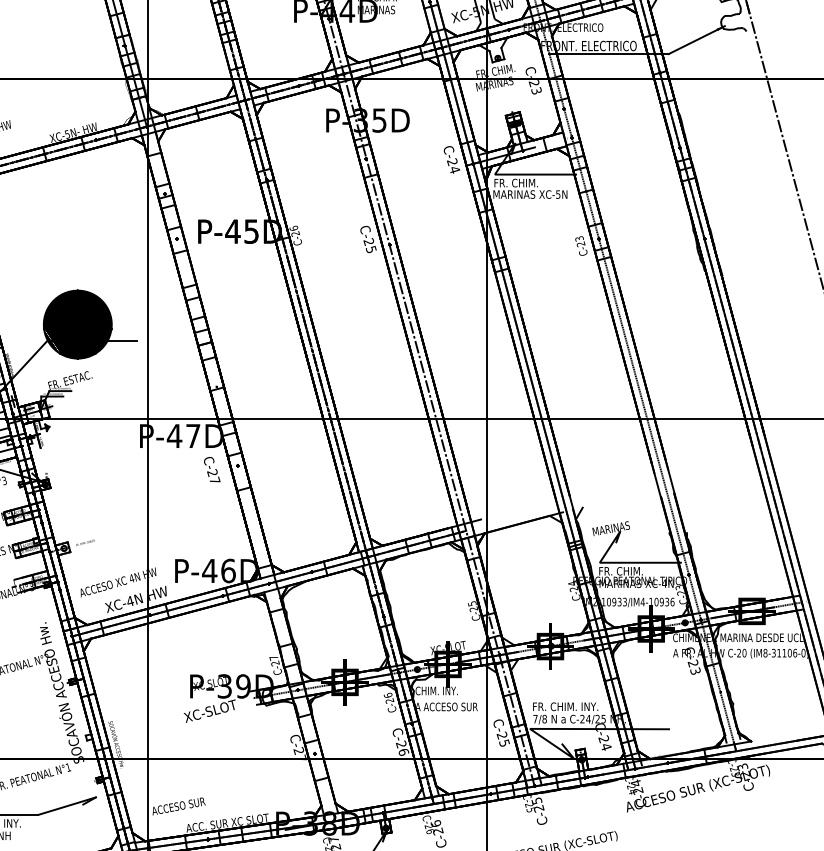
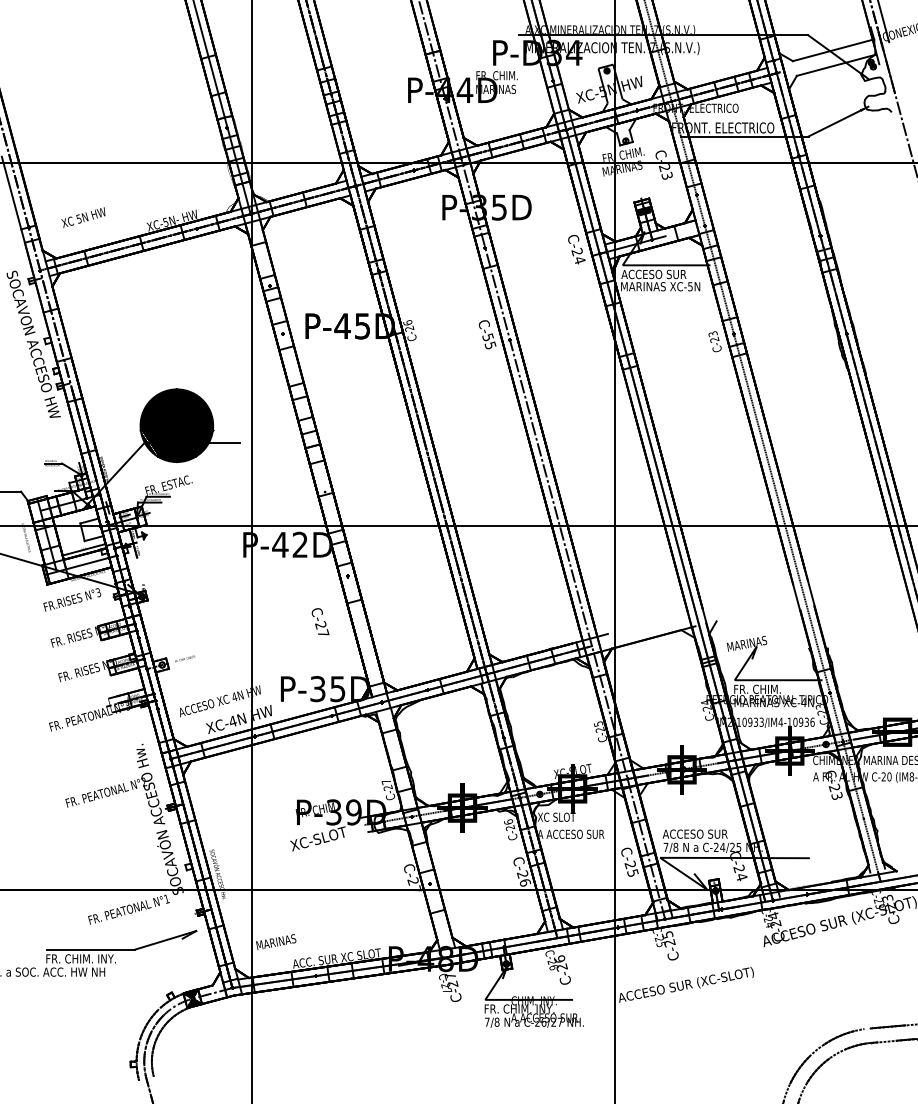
text: (523, 183) -> (653, 274), FR. CHIM. -> ACCESO SUR
text: (368, 242) -> (487, 337), C-25 -> C-55
text: (192, 435) -> (299, 544), P-47D -> P-42D
text: (212, 469) -> (320, 621), moved
text: (218, 571) -> (327, 689), P-46D -> P-35D
text: (207, 683) -> (315, 809), XC SLOT -> FR. CHIM.
text: (436, 690) -> (560, 816), CHIM. INY. -> XC SLOT
text: (564, 706) -> (697, 833), FR. CHIM. INY. -> ACCESO SUR
text: (178, 806) -> (284, 940), ACCESO SUR -> MARINAS
text: (310, 823) -> (425, 958), P-38D -> P-48D

